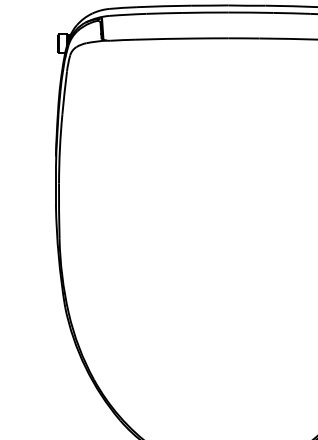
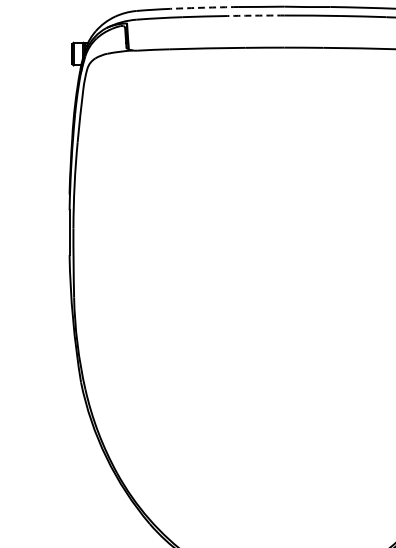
arc: (164, 6) -> (204, 7), solid -> dashed
arc: (205, 12) -> (256, 15), solid -> dashed

